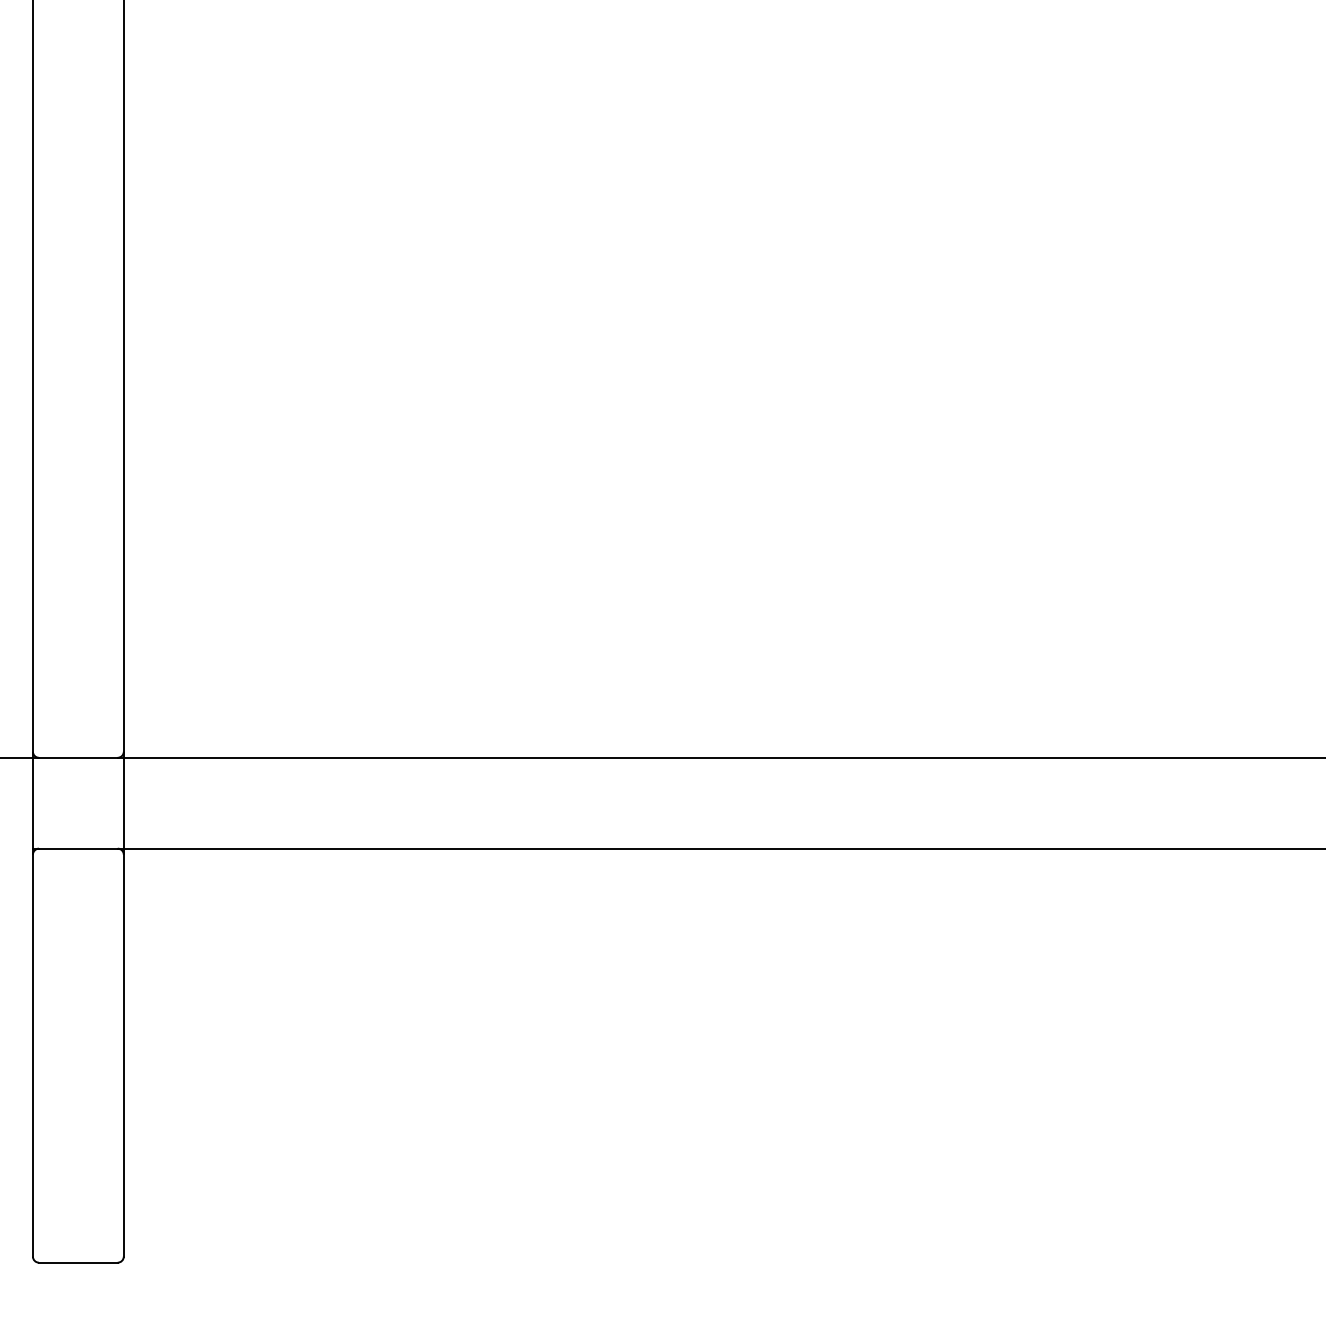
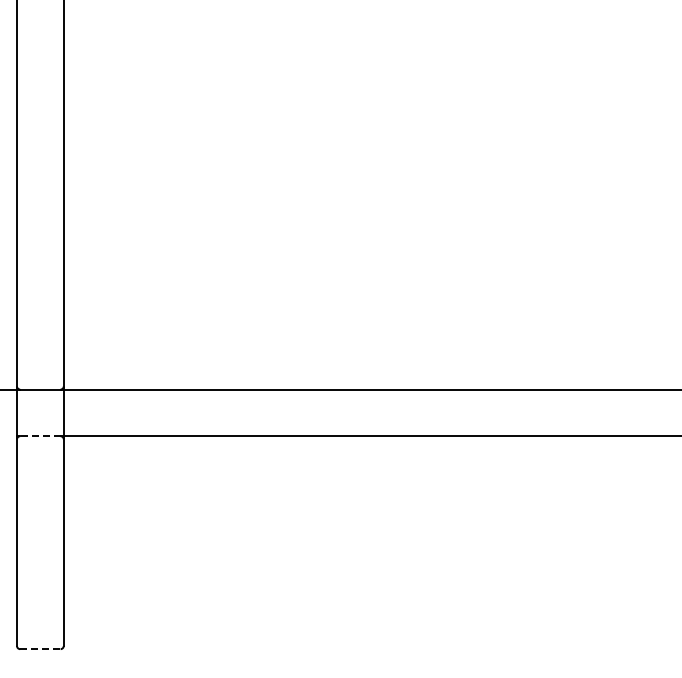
line: (76, 849) -> (39, 436), solid -> dashed
line: (78, 1263) -> (40, 649), solid -> dashed

